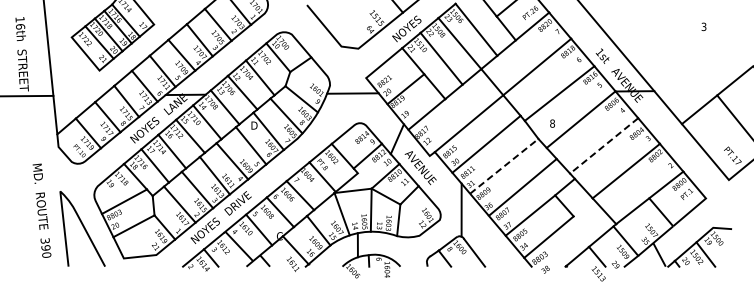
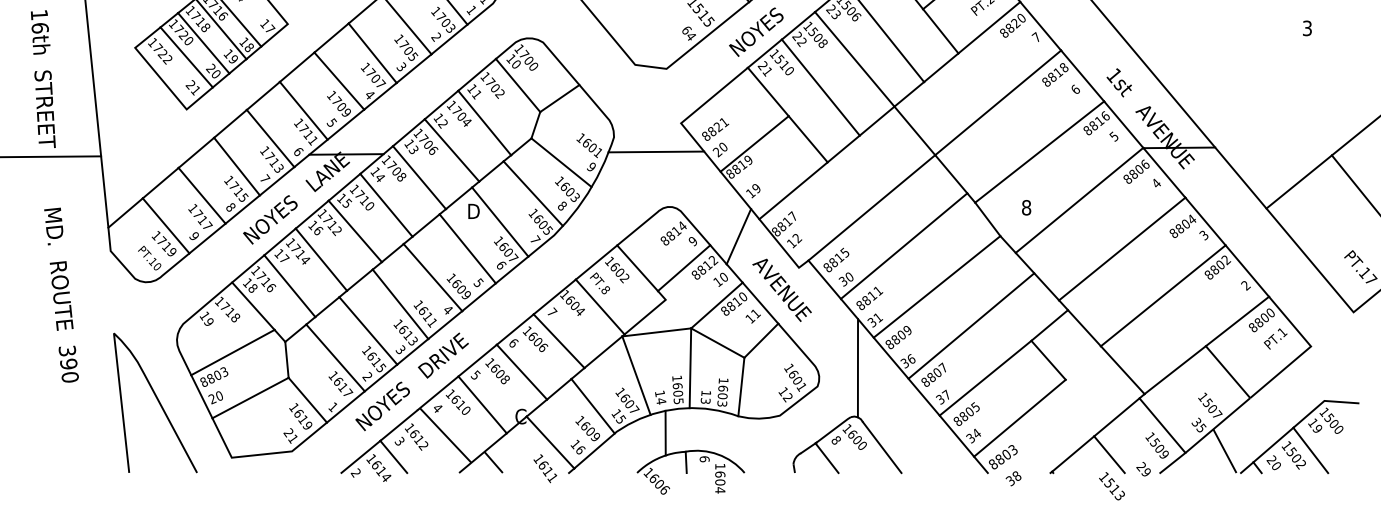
line: (604, 145) -> (1122, 248), dashed -> solid
line: (504, 166) -> (937, 287), dashed -> solid
text: (41, 210) -> (60, 294), moved

